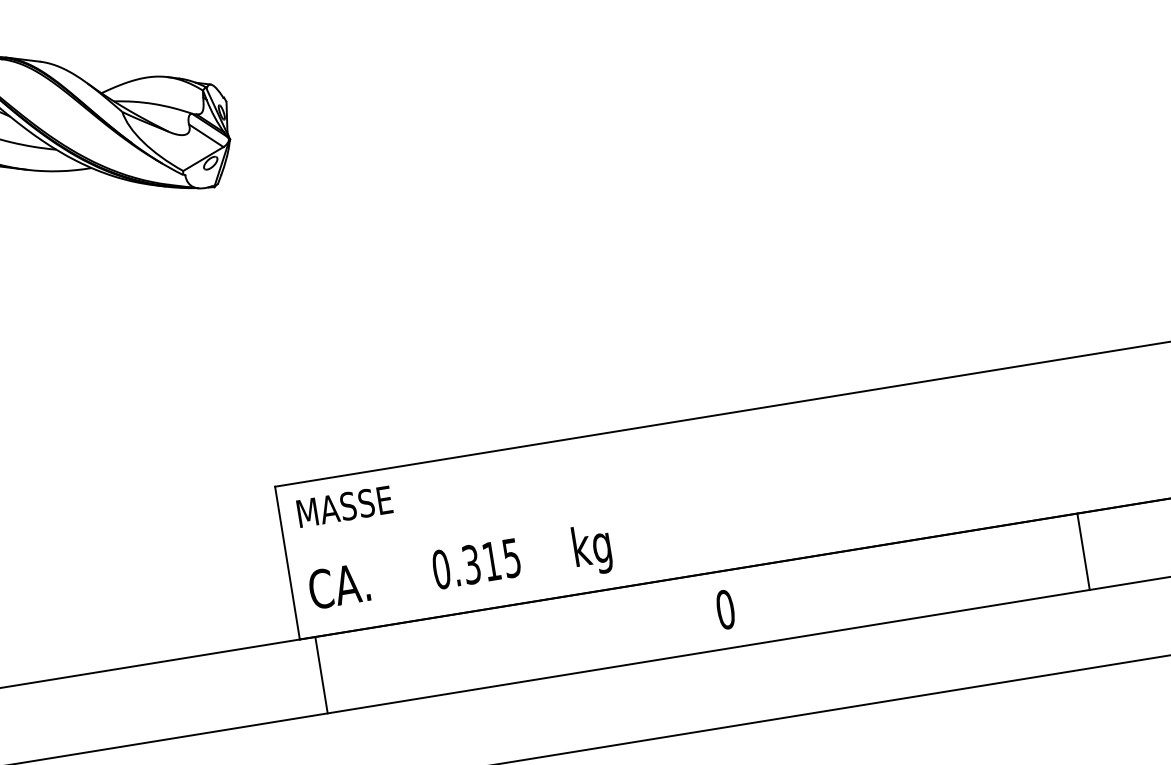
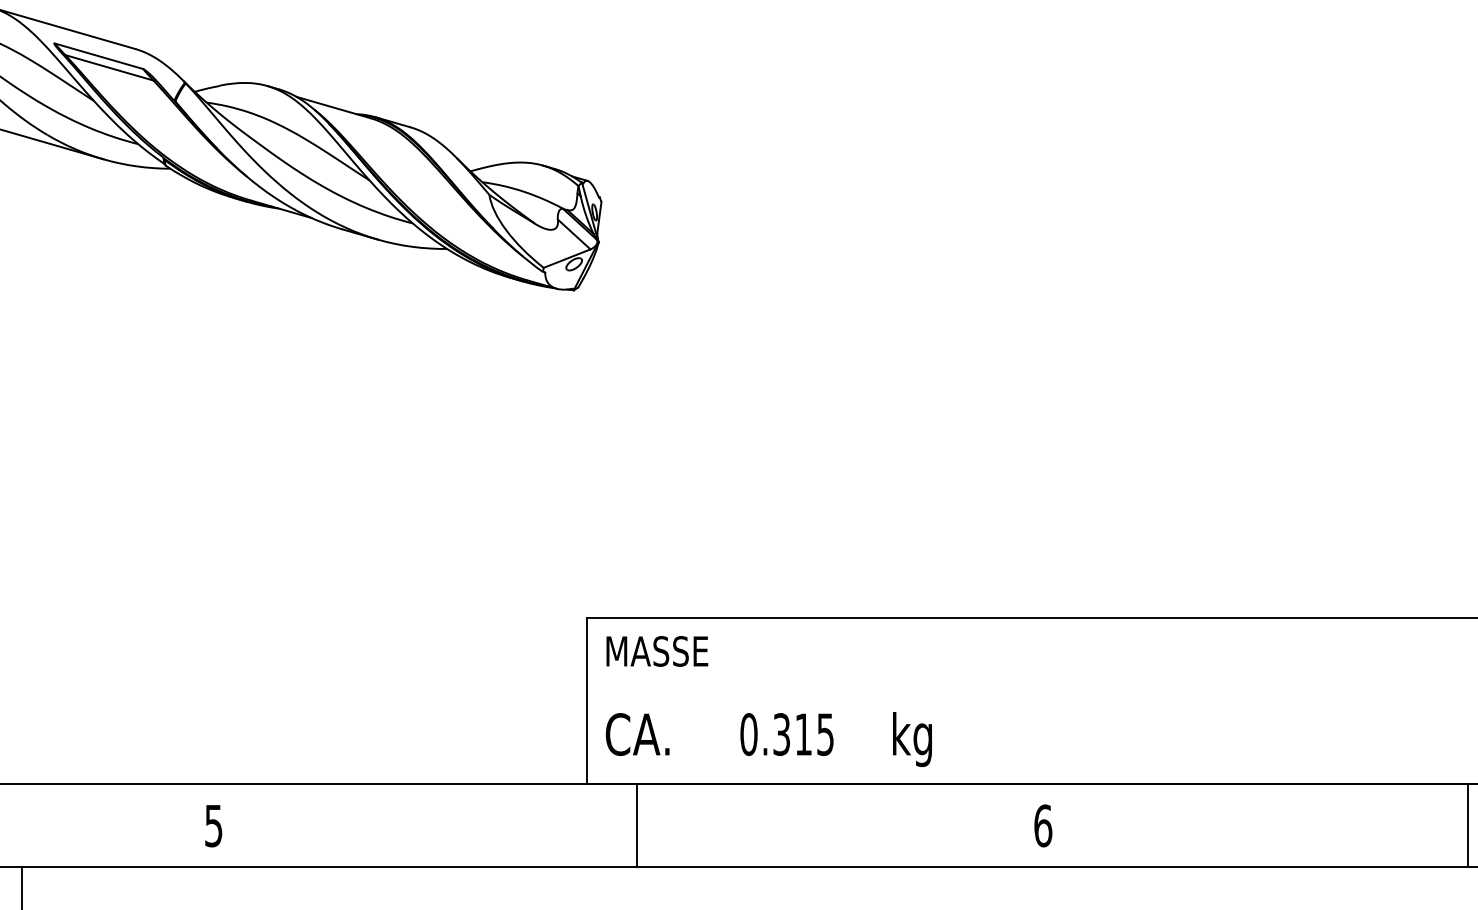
line: (1083, 551) -> (1467, 825), moved
text: (725, 609) -> (1043, 825), 0 -> 6
line: (321, 674) -> (636, 825), moved

